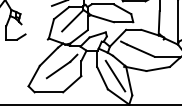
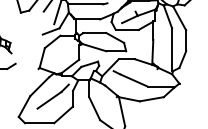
line: (73, 20) -> (64, 49), removed
line: (115, 76) -> (107, 106), removed

